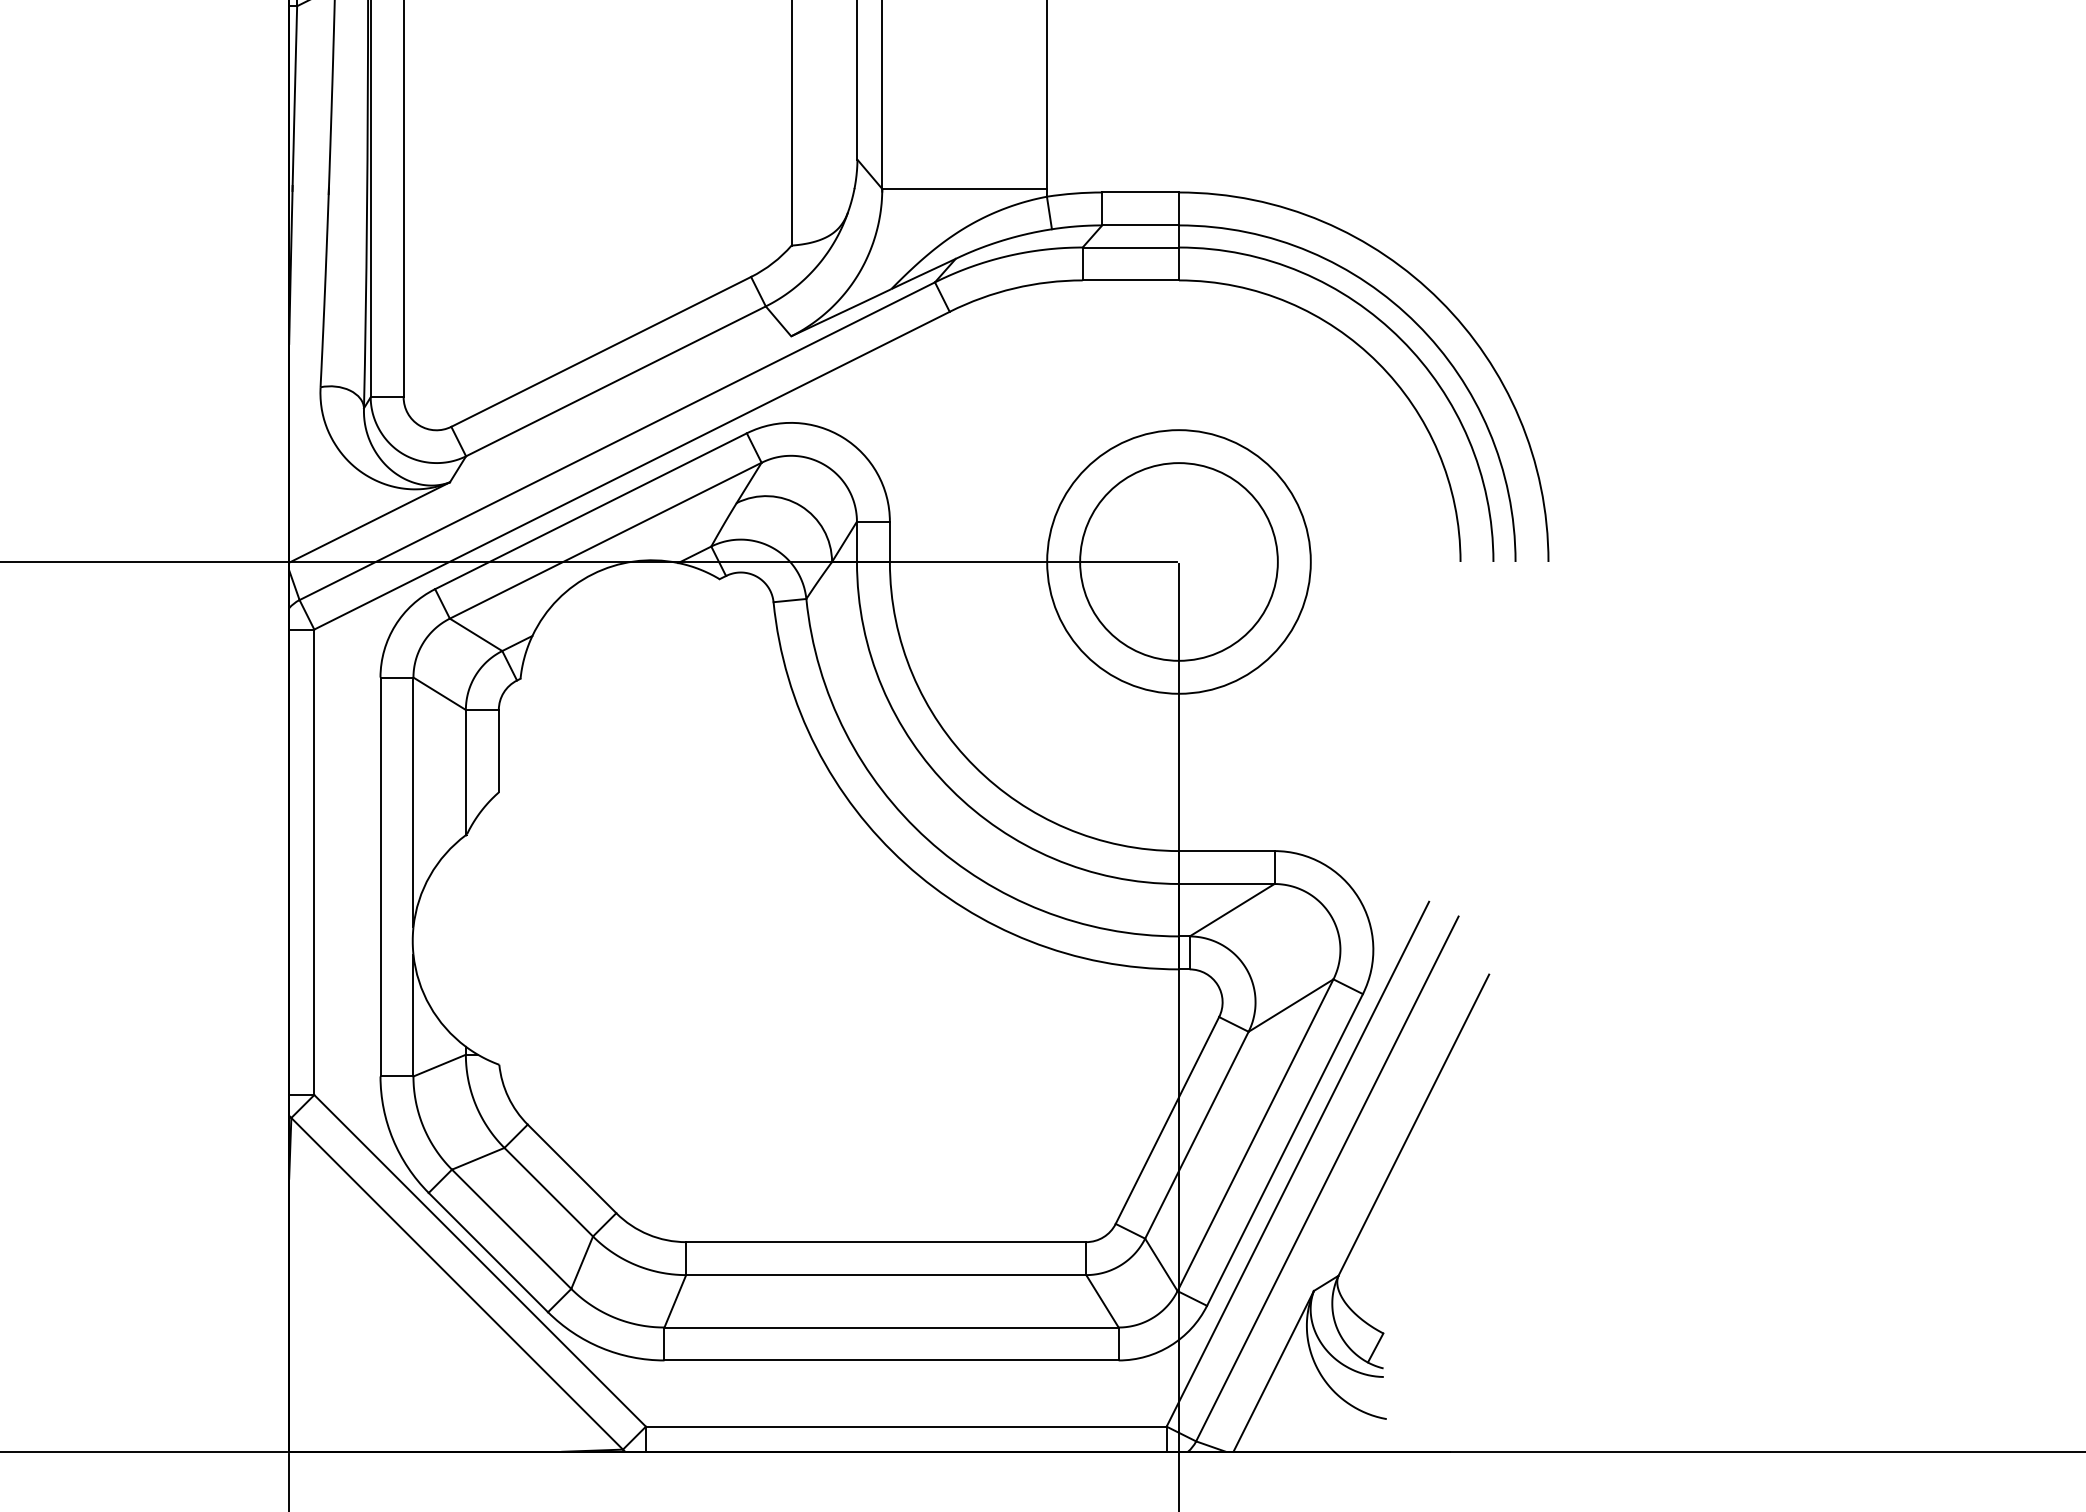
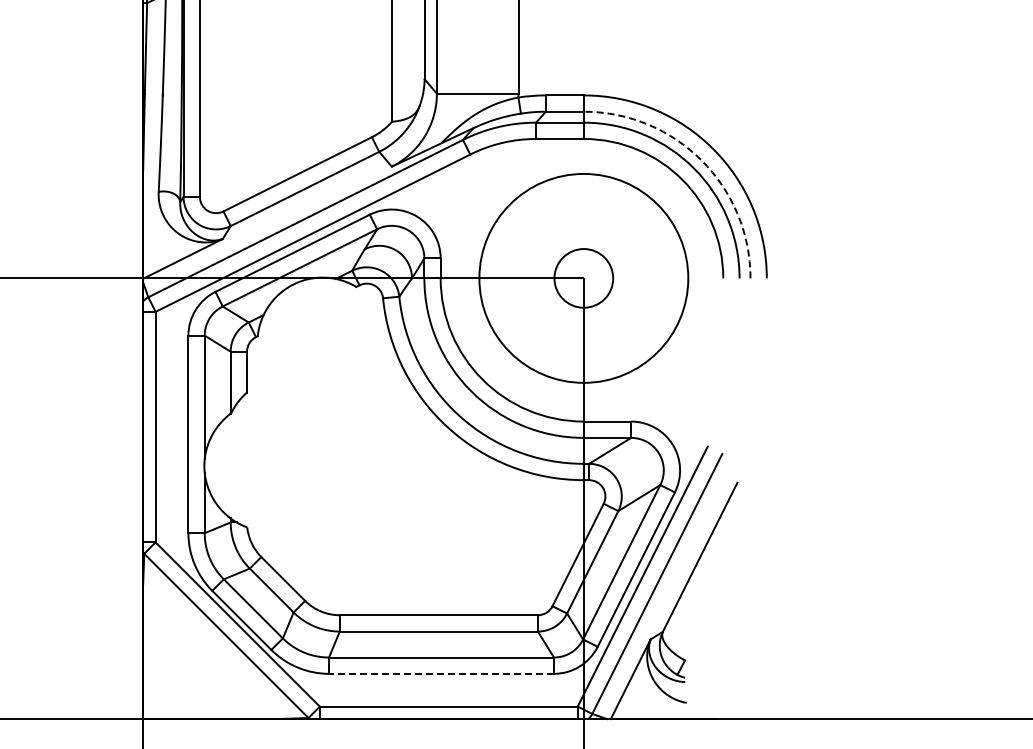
arc: (1416, 323) -> (701, 160), solid -> dashed
circle: (1178, 562) -> (583, 278), size x0.6
circle: (1178, 562) -> (583, 278), size x1.6
line: (891, 1359) -> (441, 673), solid -> dashed

